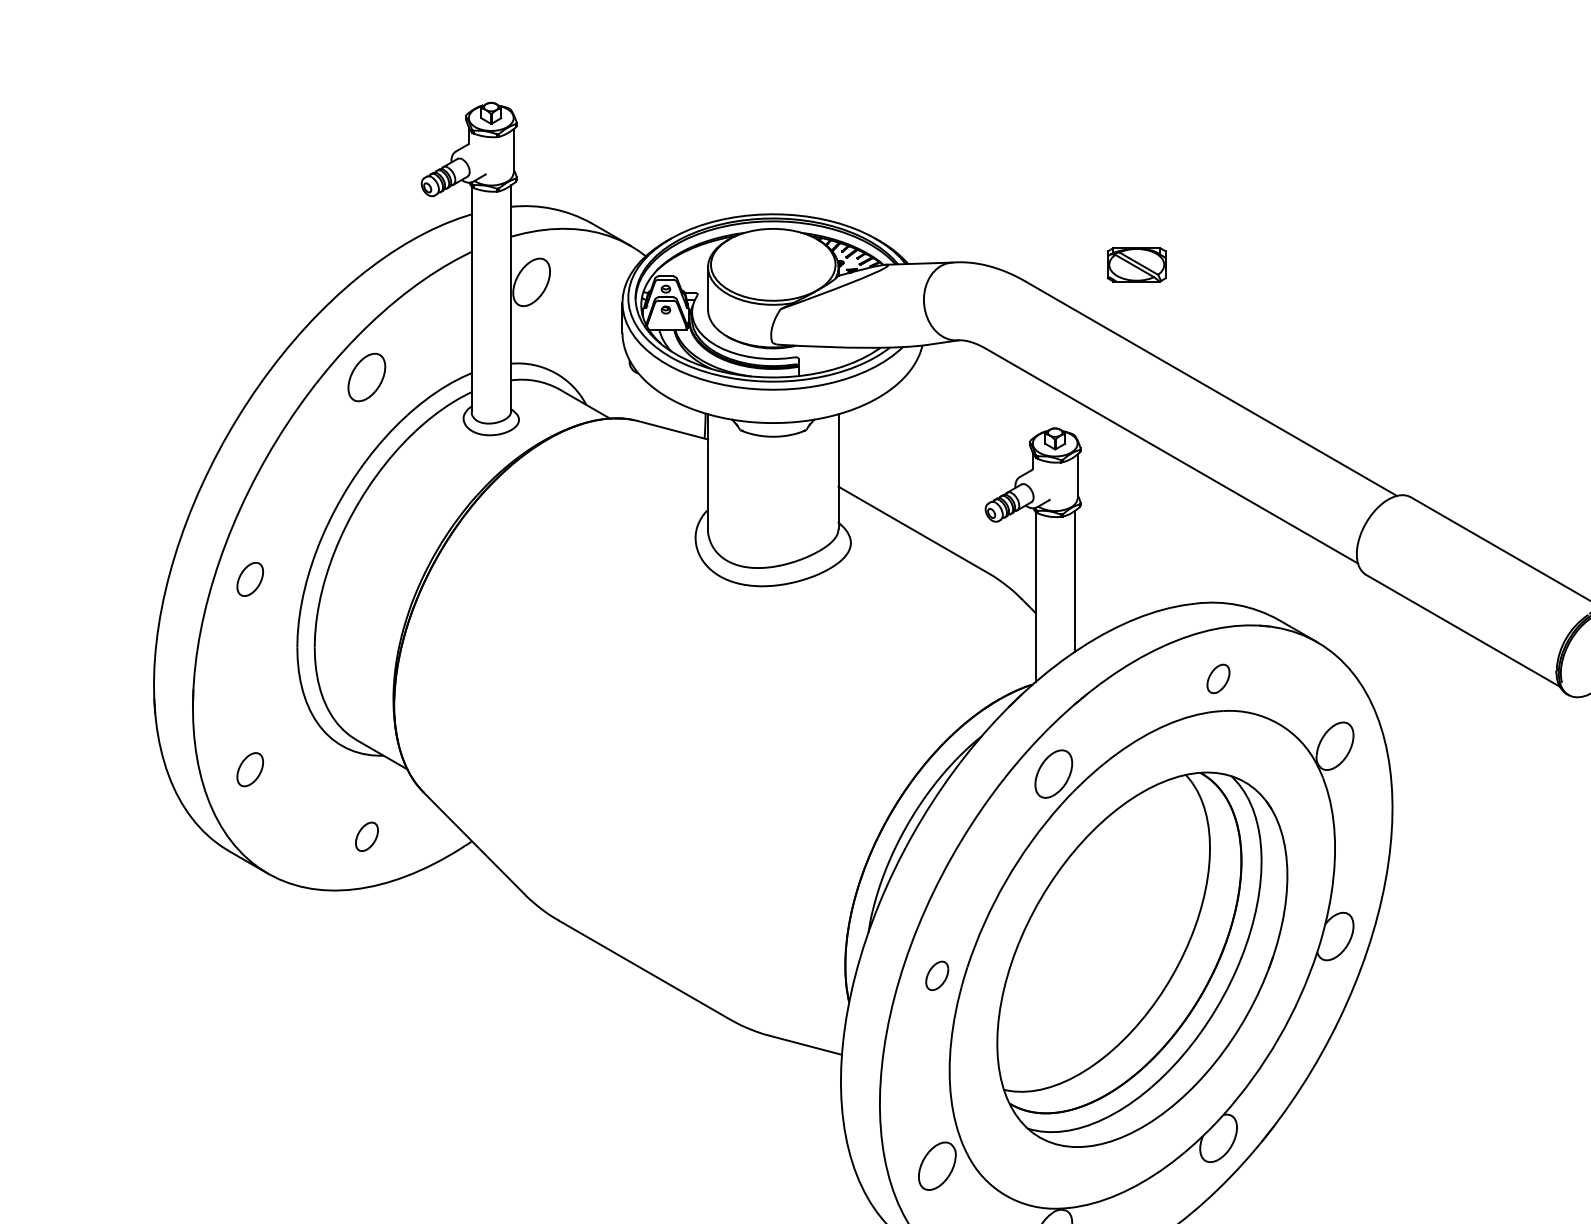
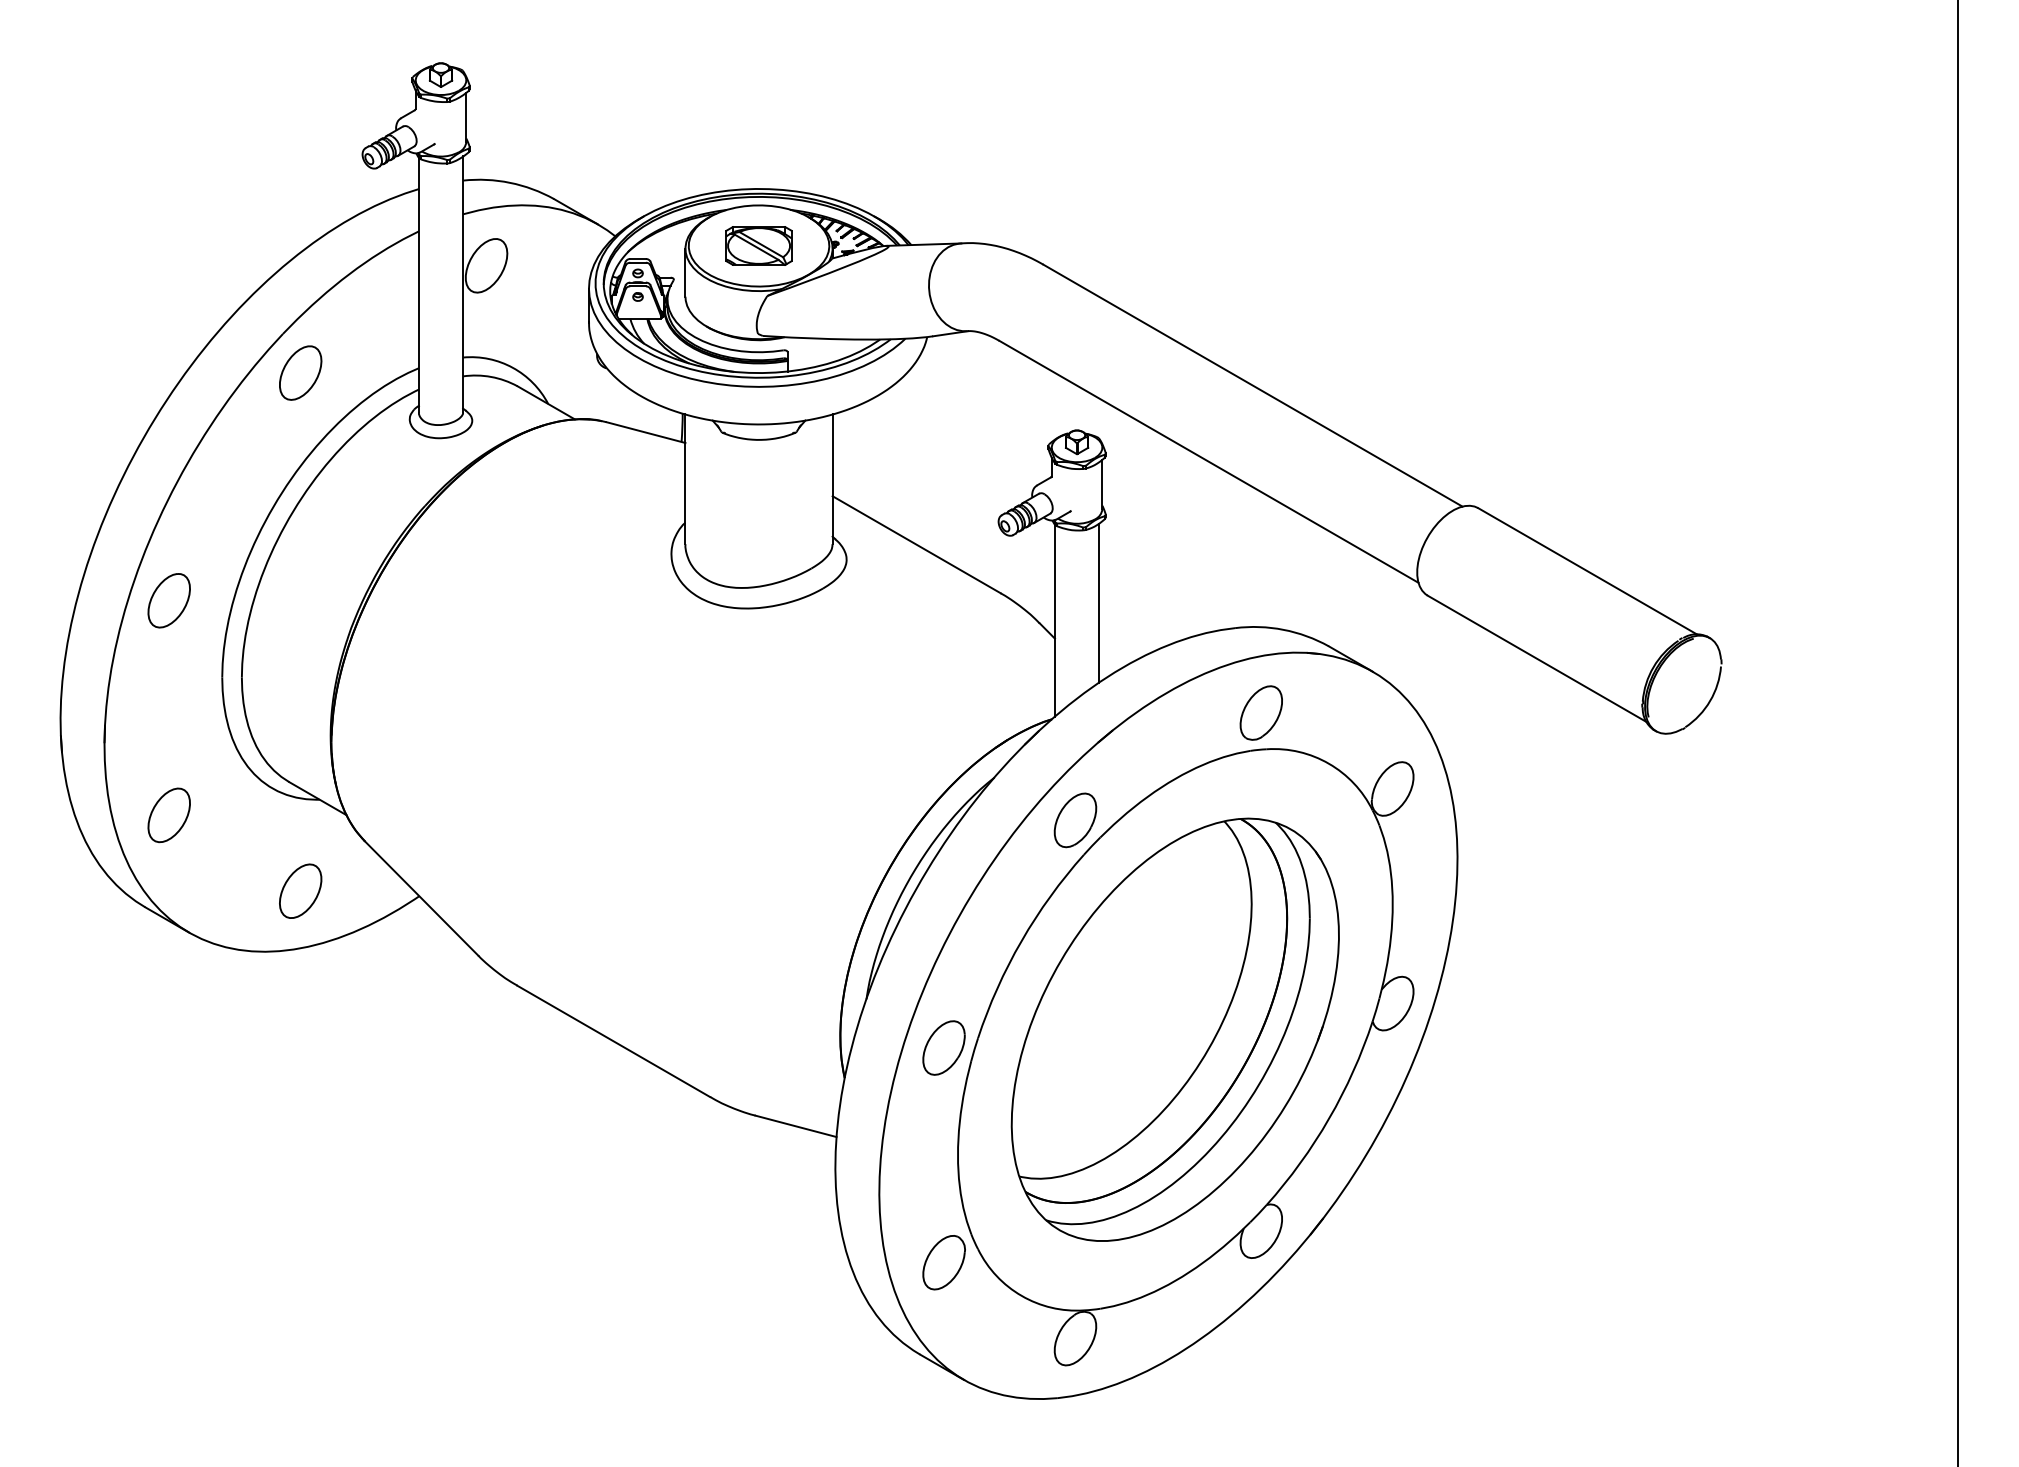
part: (1136, 264) -> (758, 245), moved
part: (249, 579) -> (168, 600), size x1.43
part: (1217, 678) -> (1260, 712), size x1.67
part: (249, 769) -> (168, 815), size x1.43
part: (366, 836) -> (300, 890), size x1.67
part: (936, 975) -> (943, 1047), size x1.67

